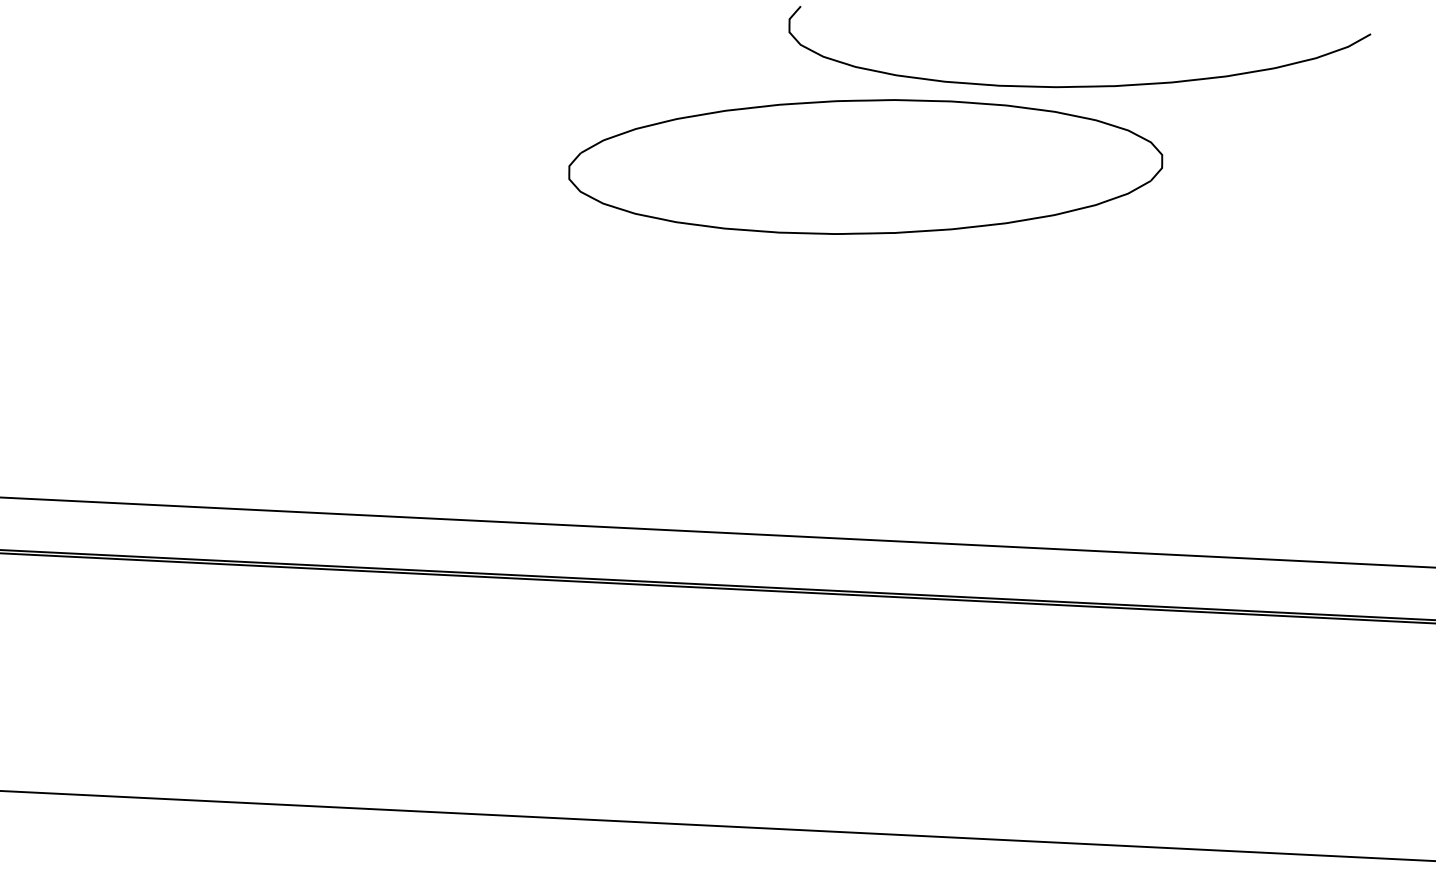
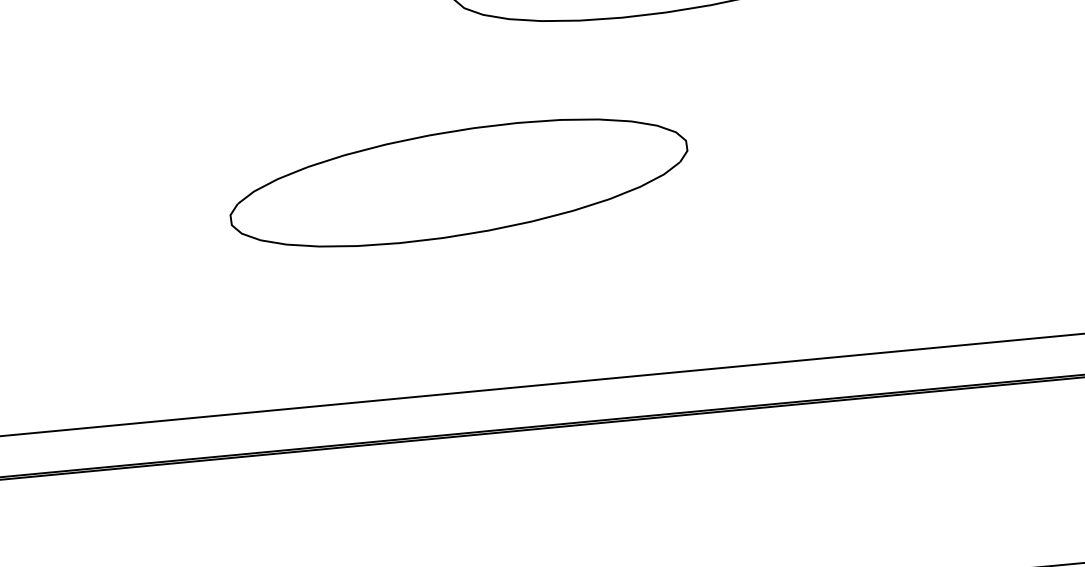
part: (865, 166) -> (458, 182), moved

